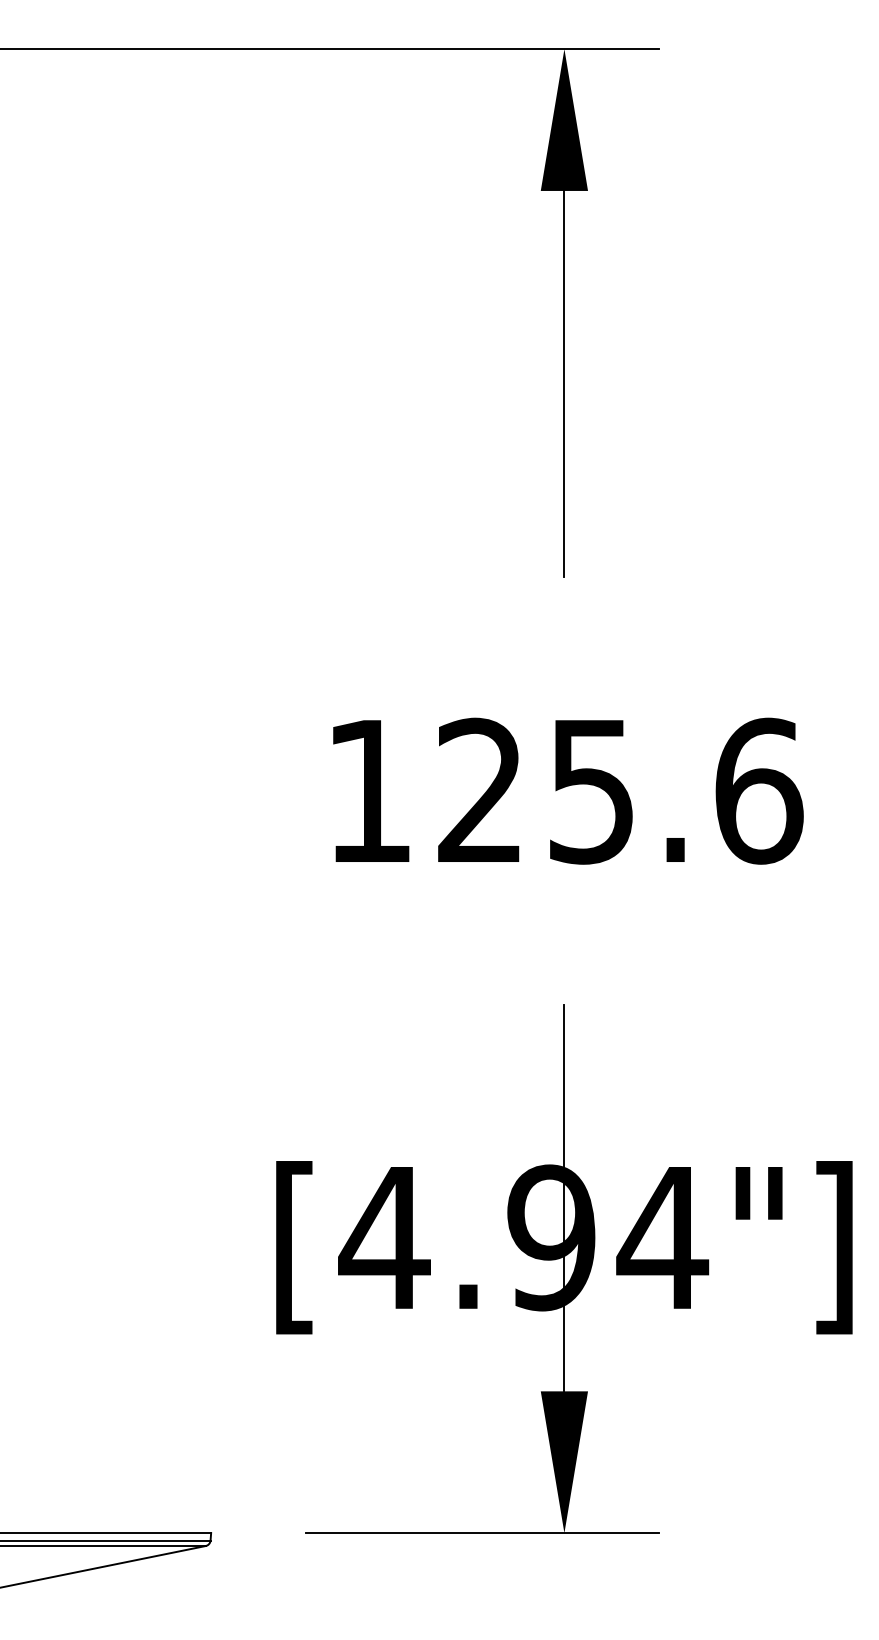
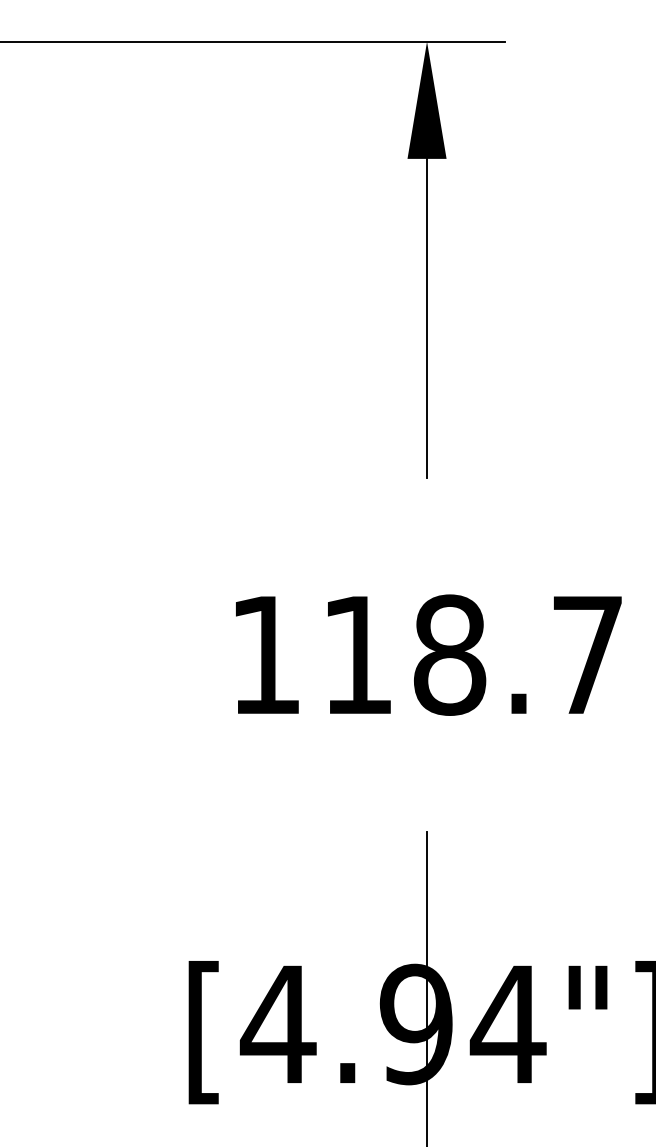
text: (620, 790) -> (473, 654), 125.6 -> 118.7

